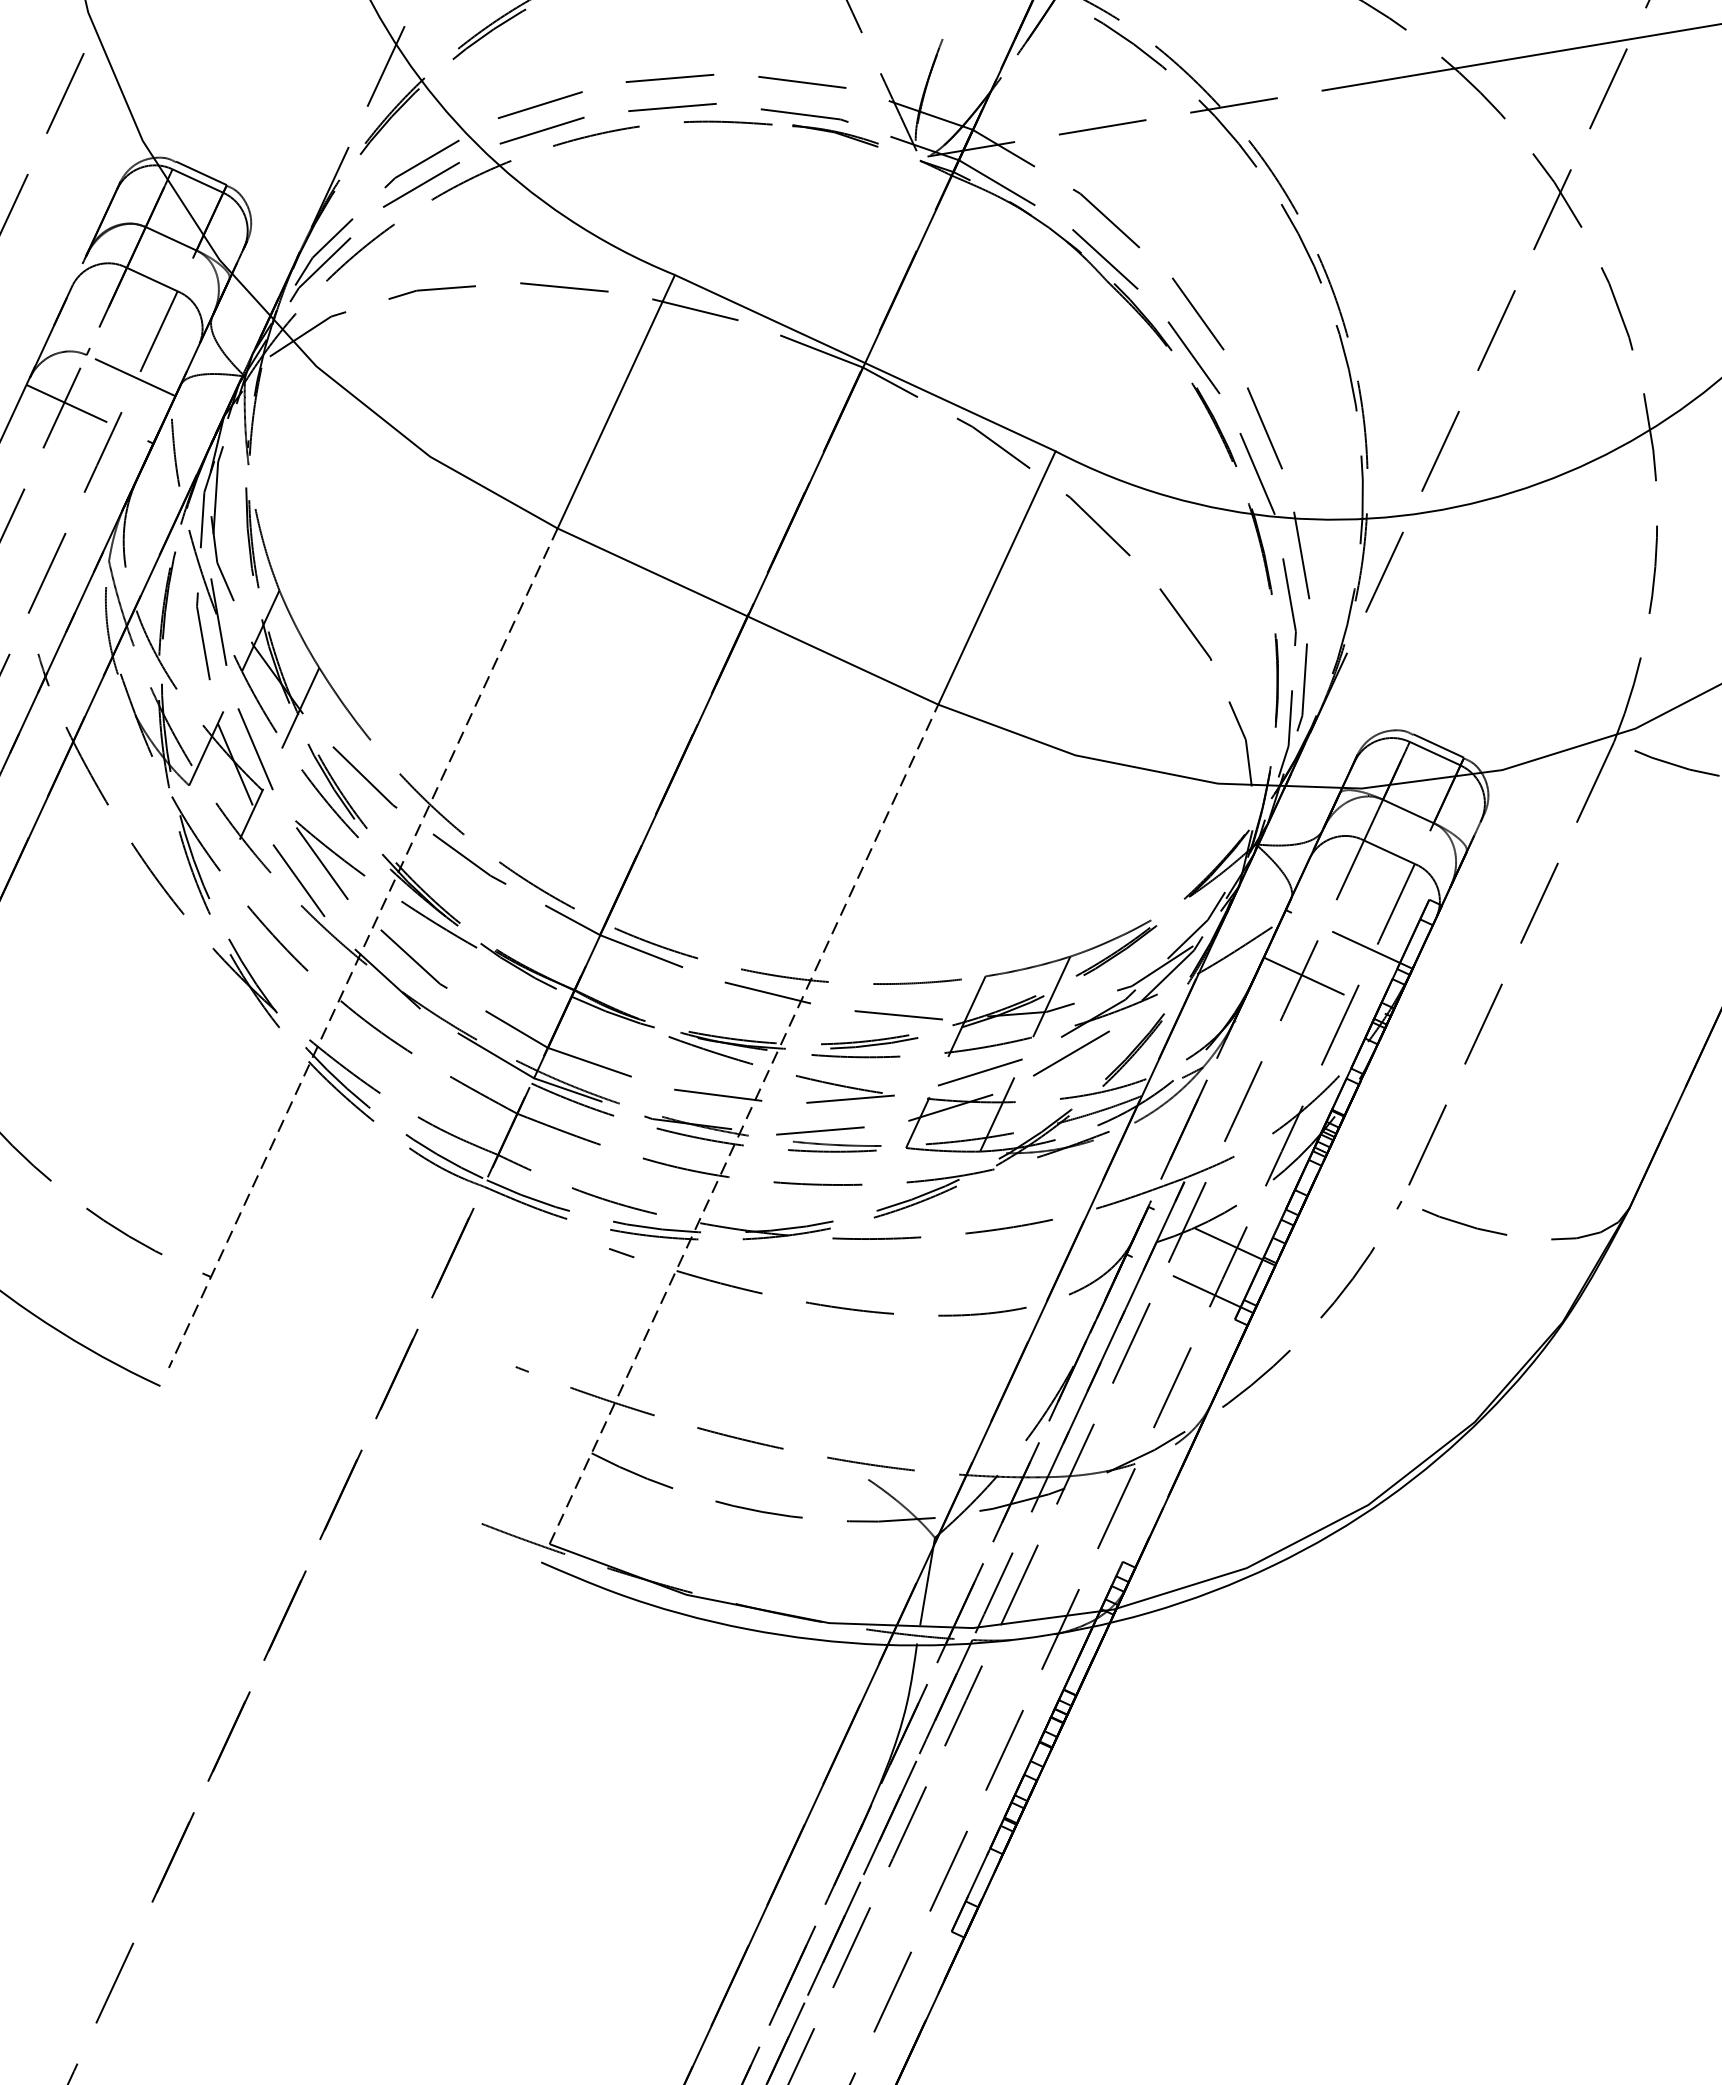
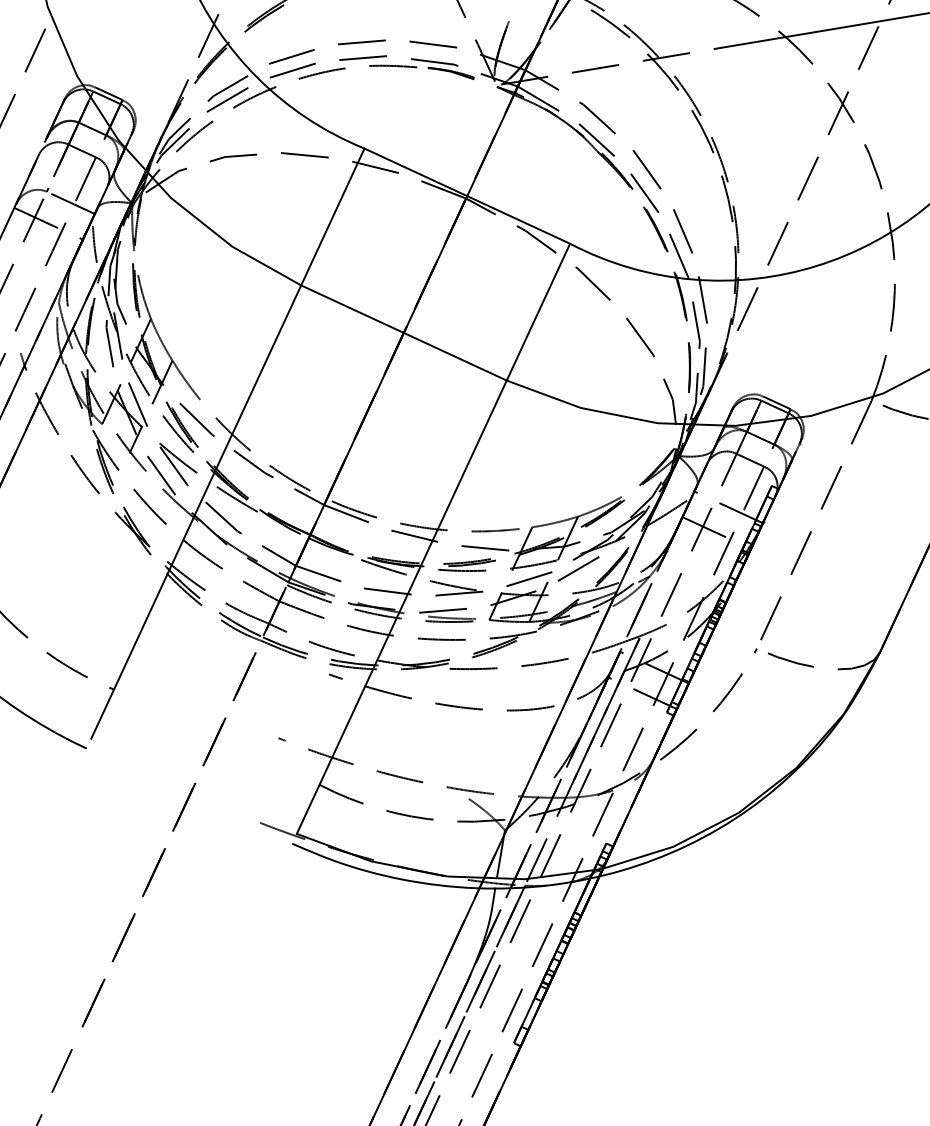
line: (363, 948) -> (196, 512), dashed -> solid
line: (743, 1124) -> (401, 607), dashed -> solid

